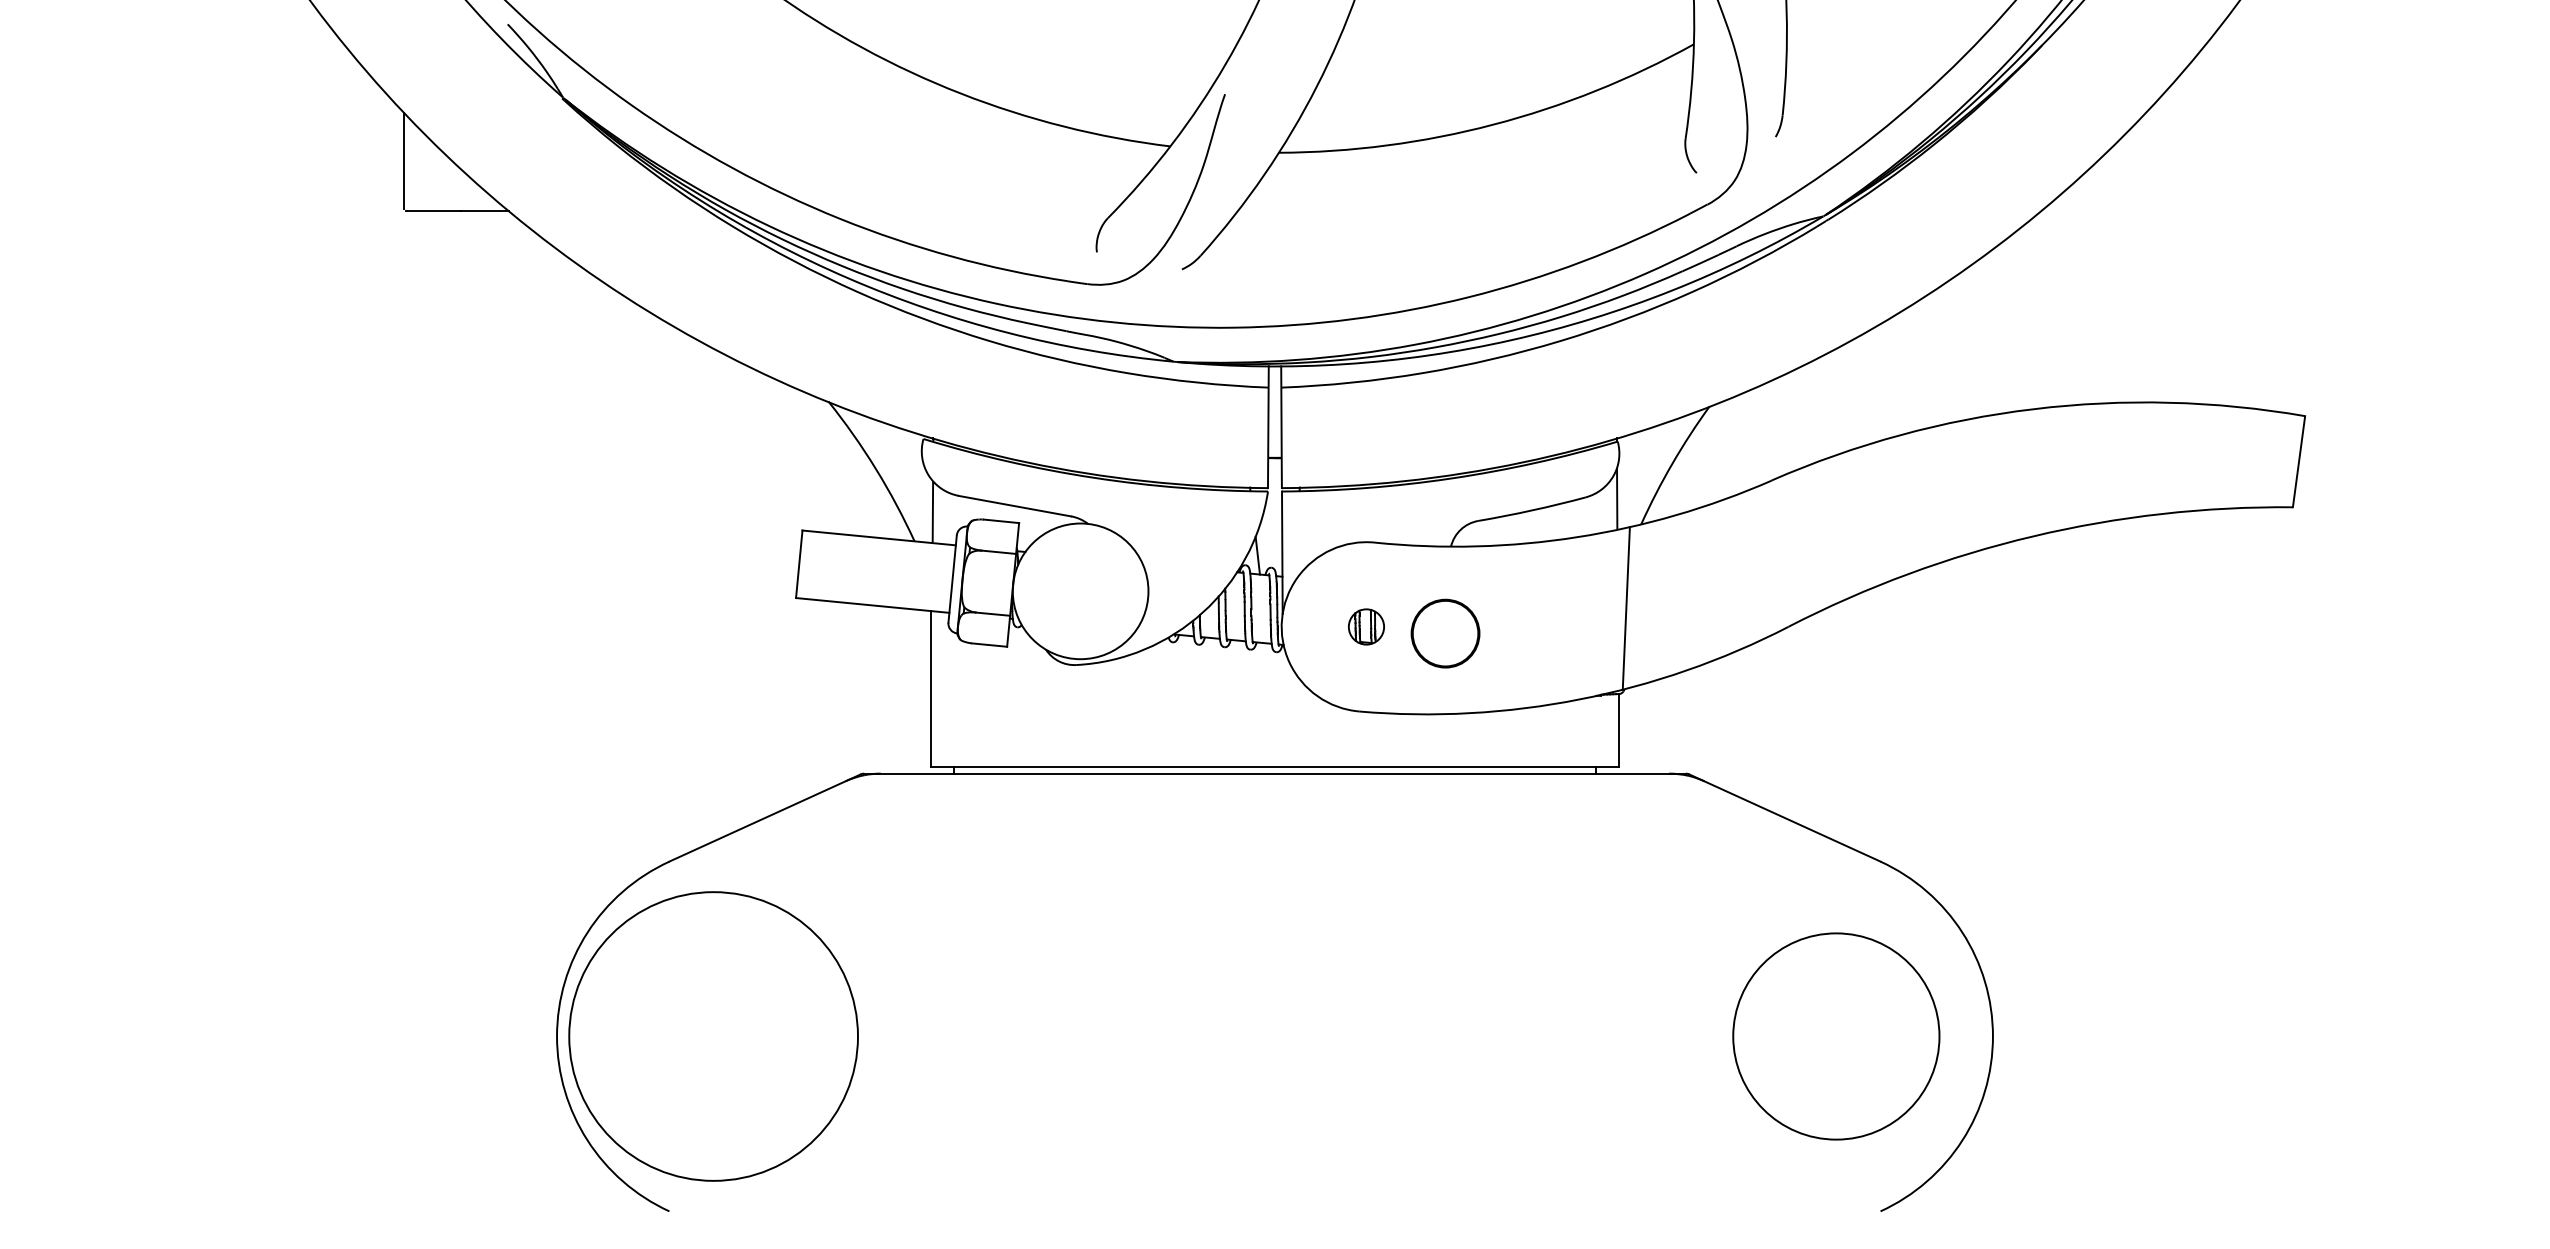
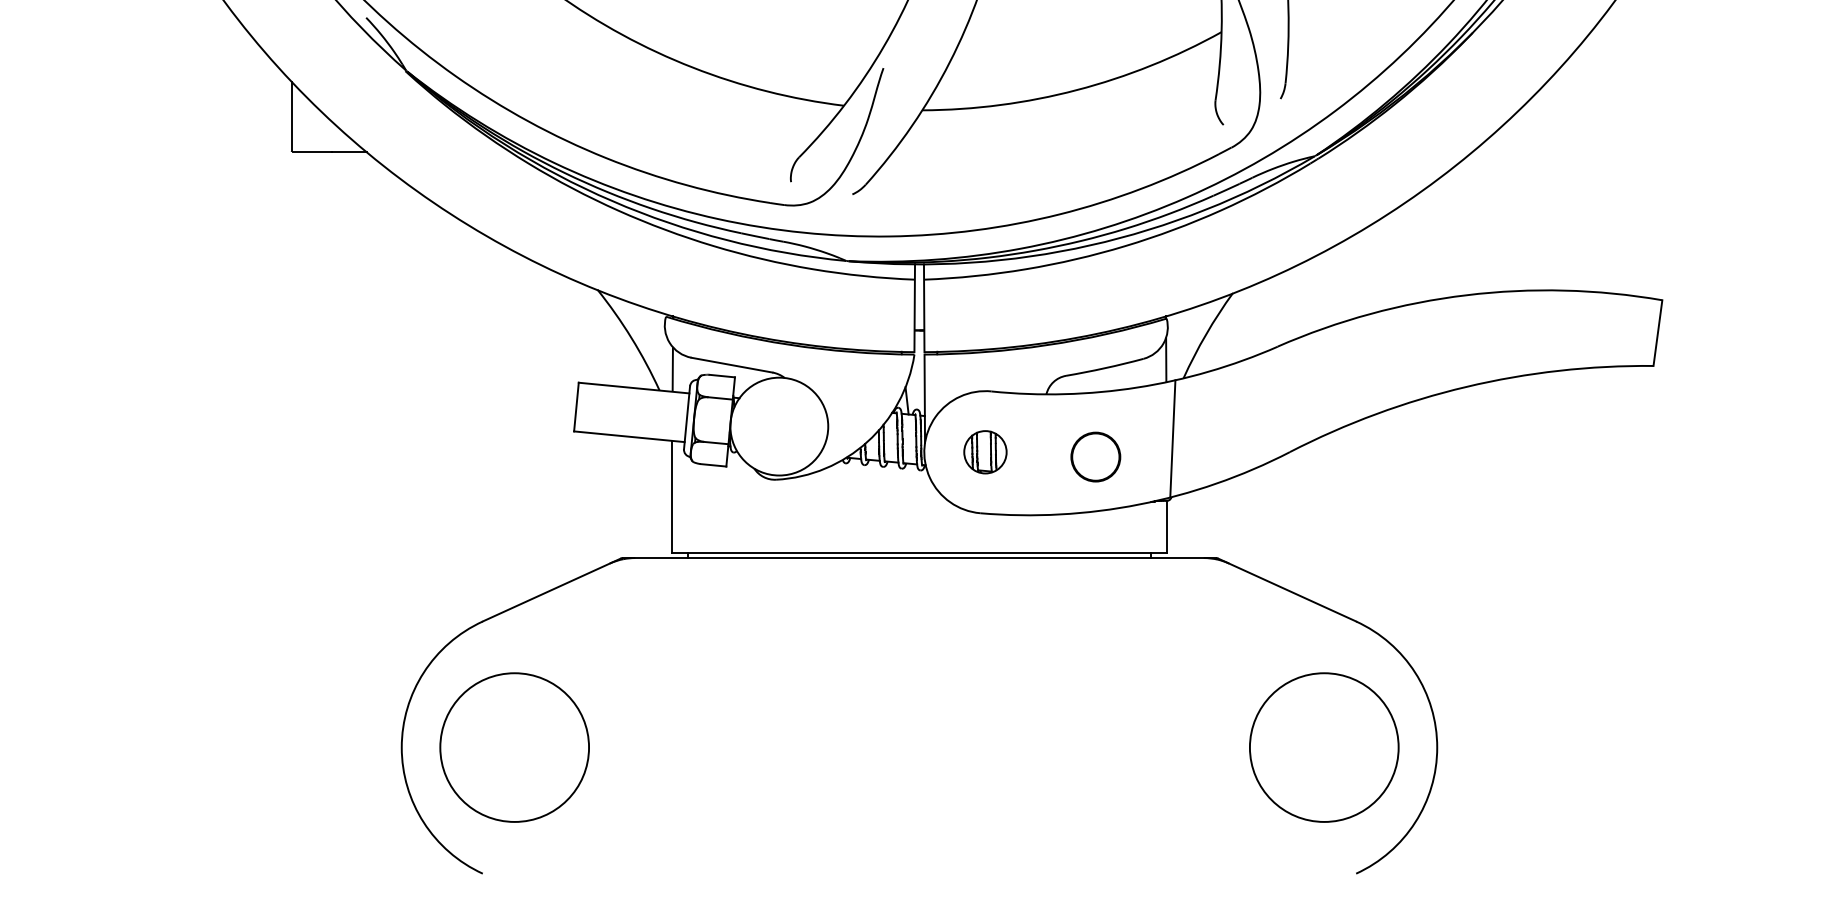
part: (1366, 626) -> (985, 451), size x1.67
part: (1445, 633) -> (1095, 456), moved
circle: (713, 1036) -> (514, 747), size x0.71

